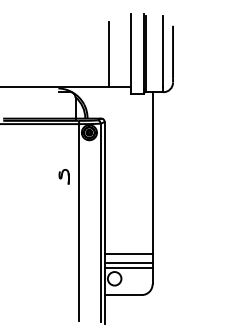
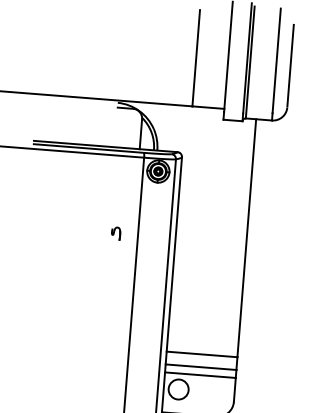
part: (63, 176) -> (115, 233), size x0.6

